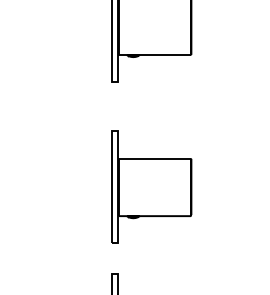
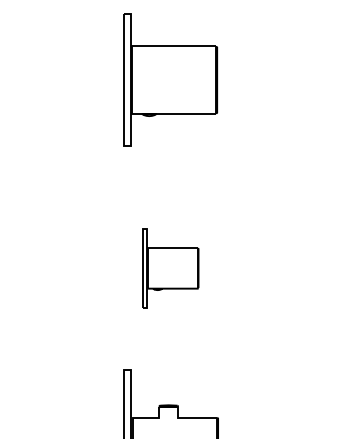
part: (151, 187) -> (170, 268), size x0.6

